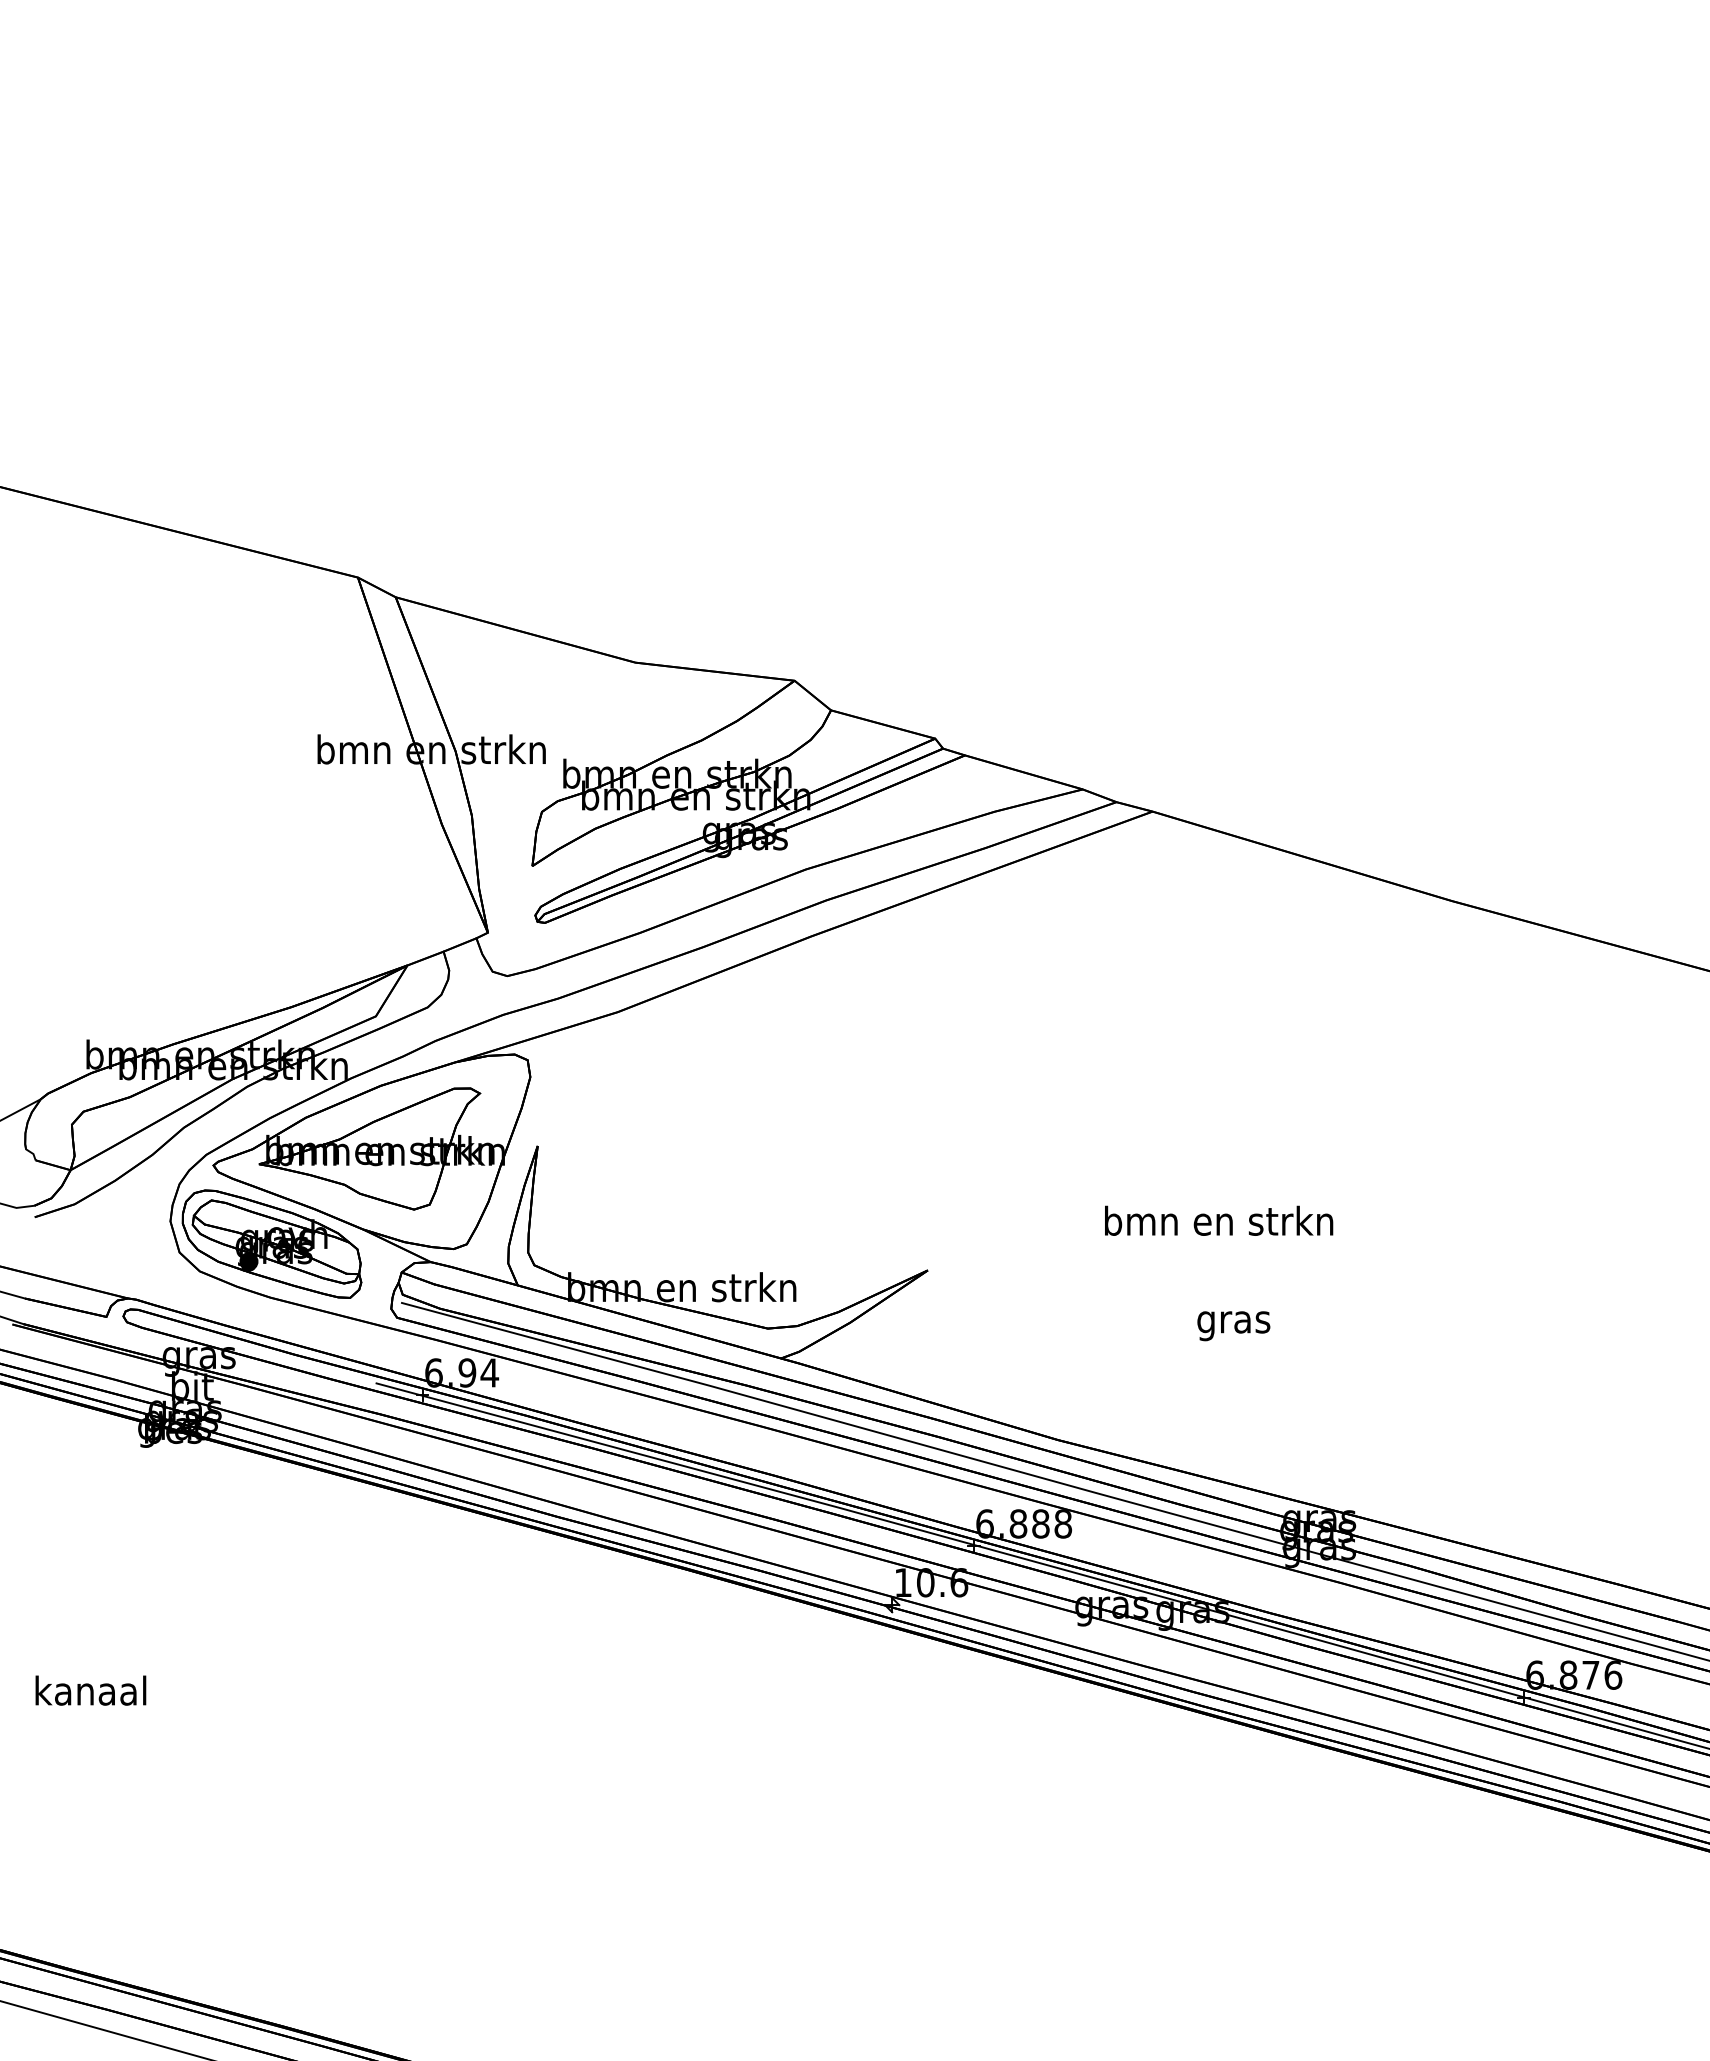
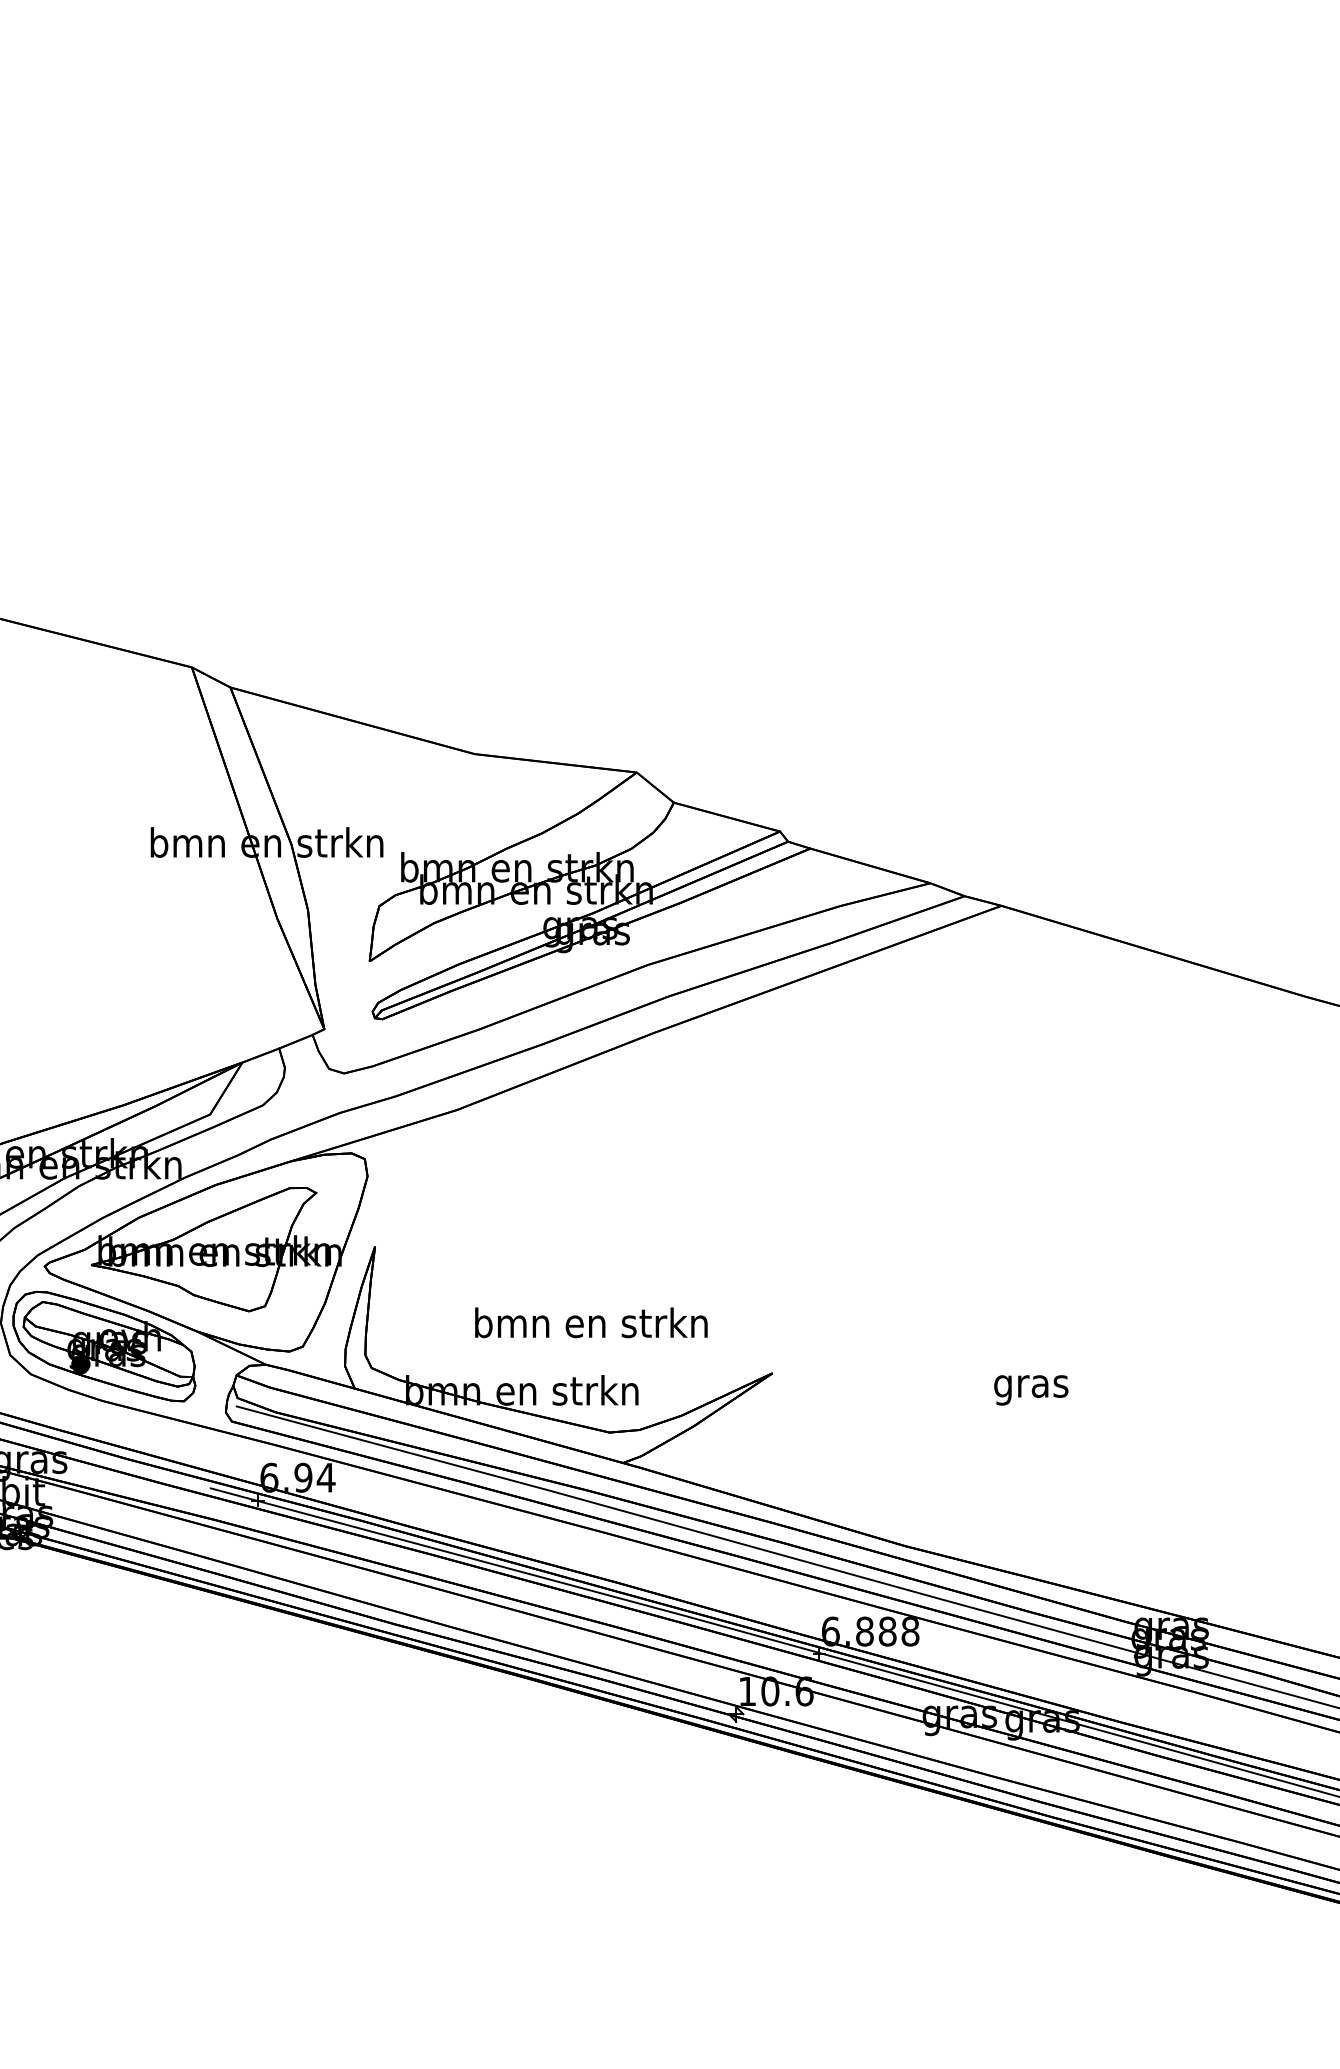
text: (1219, 1220) -> (591, 1322), moved
text: (1233, 1326) -> (1030, 1390), moved

